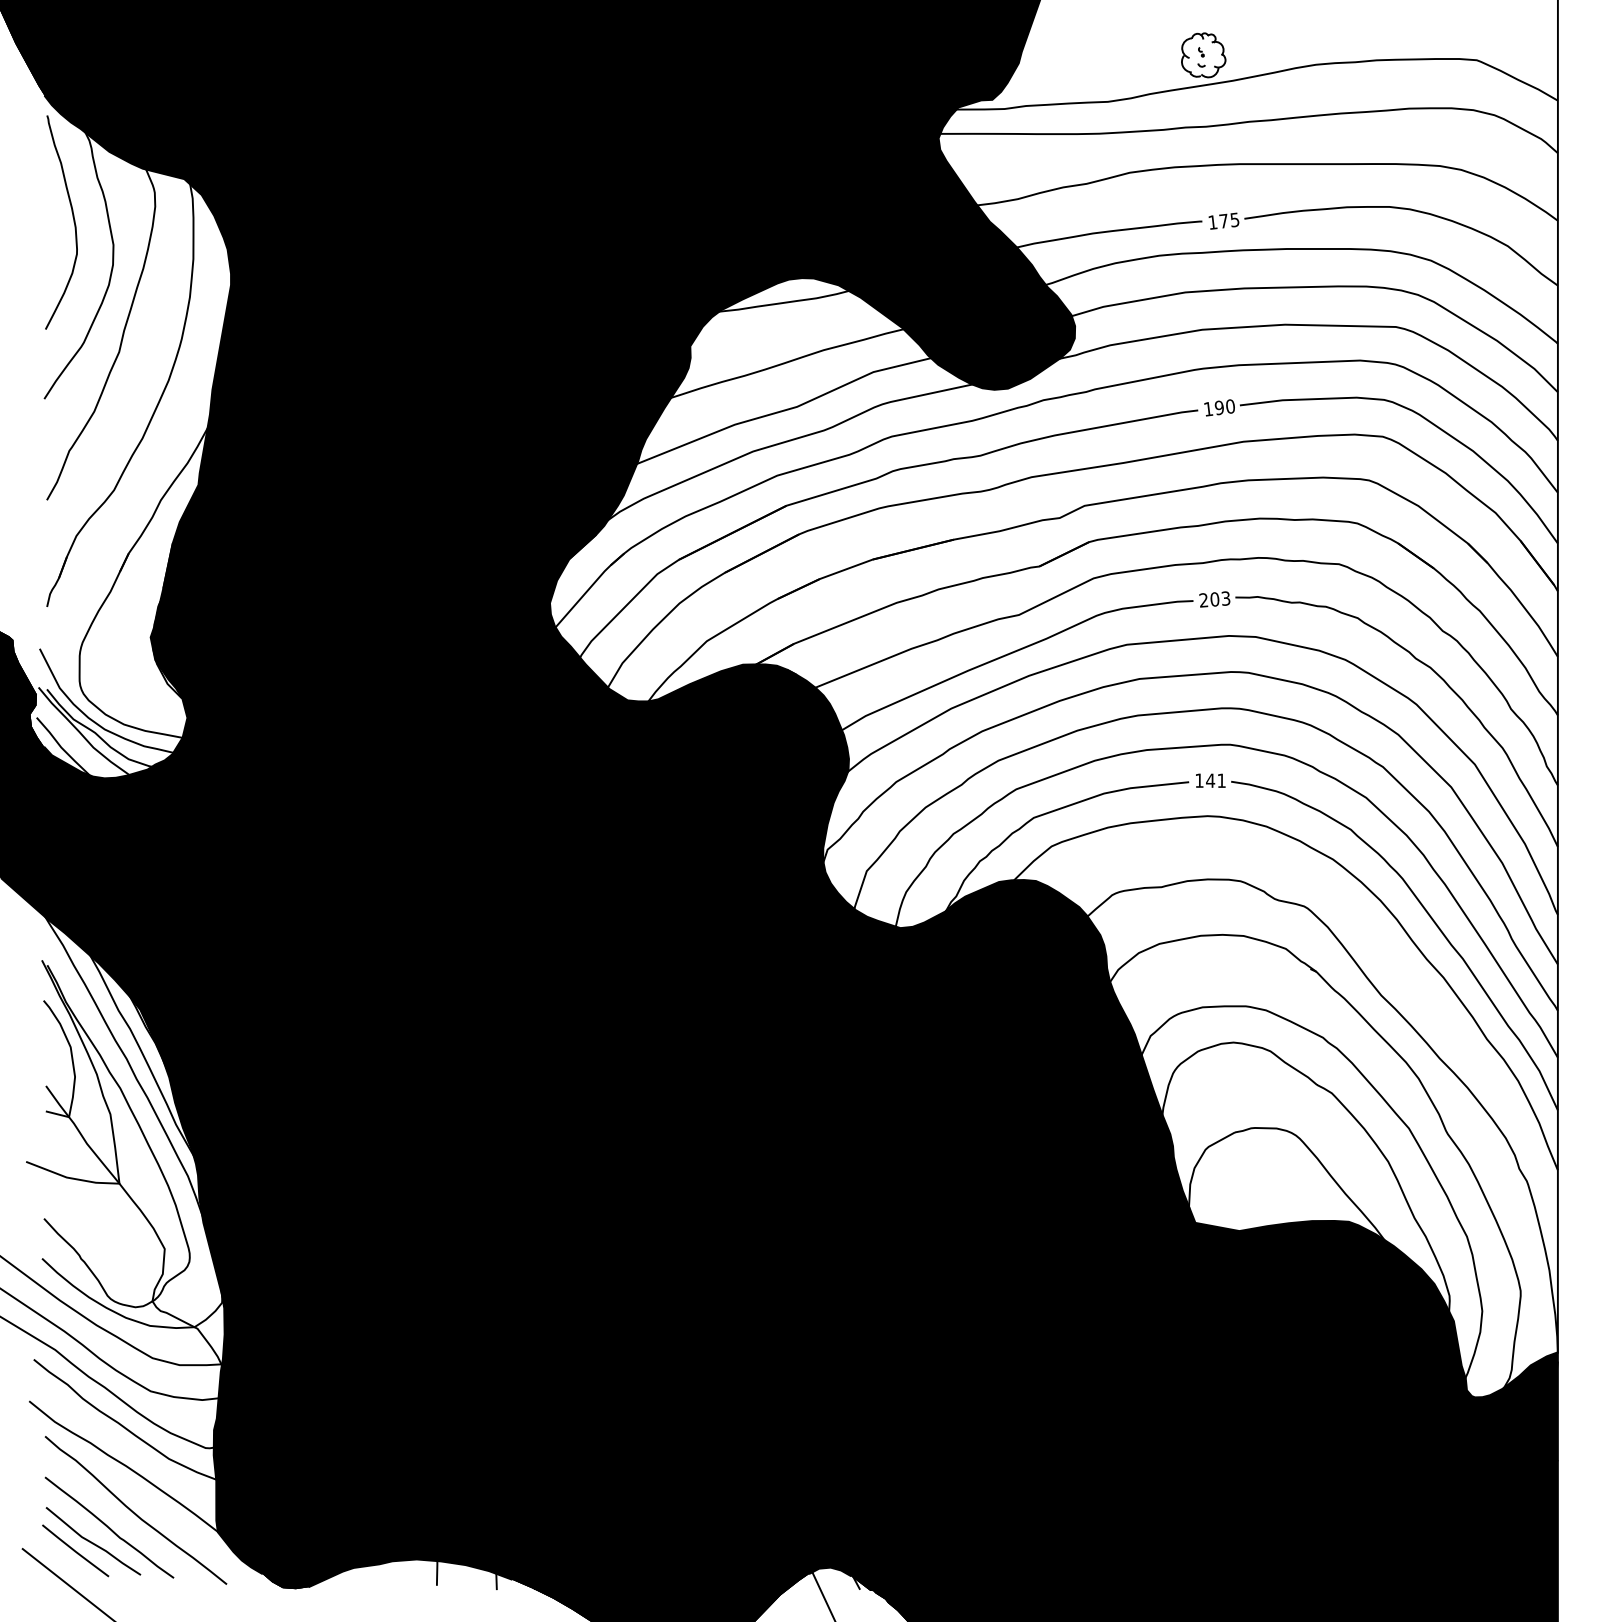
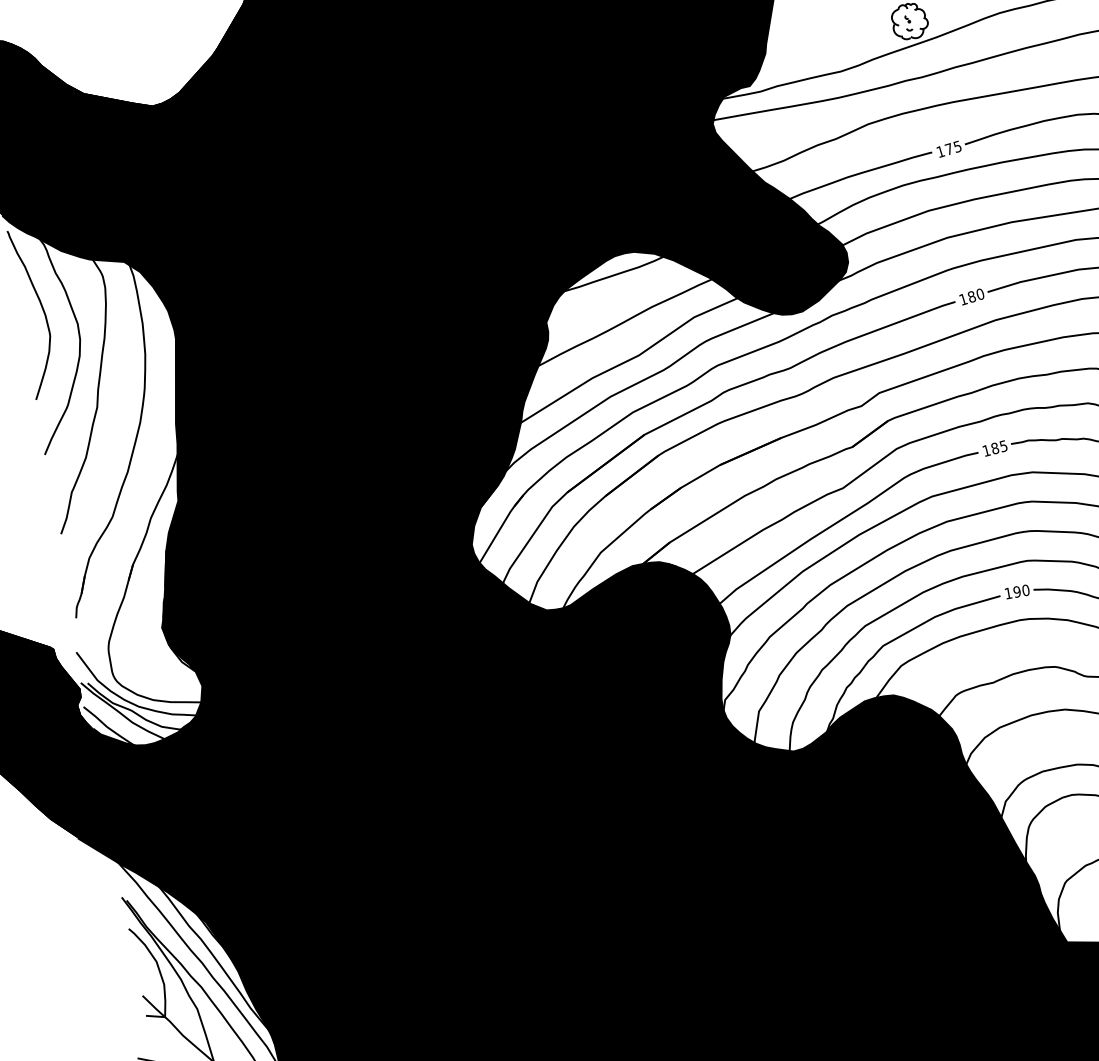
text: (1219, 407) -> (971, 296), 190 -> 180
text: (1214, 599) -> (994, 448), 203 -> 185
text: (1216, 780) -> (1021, 590), 141 -> 190

